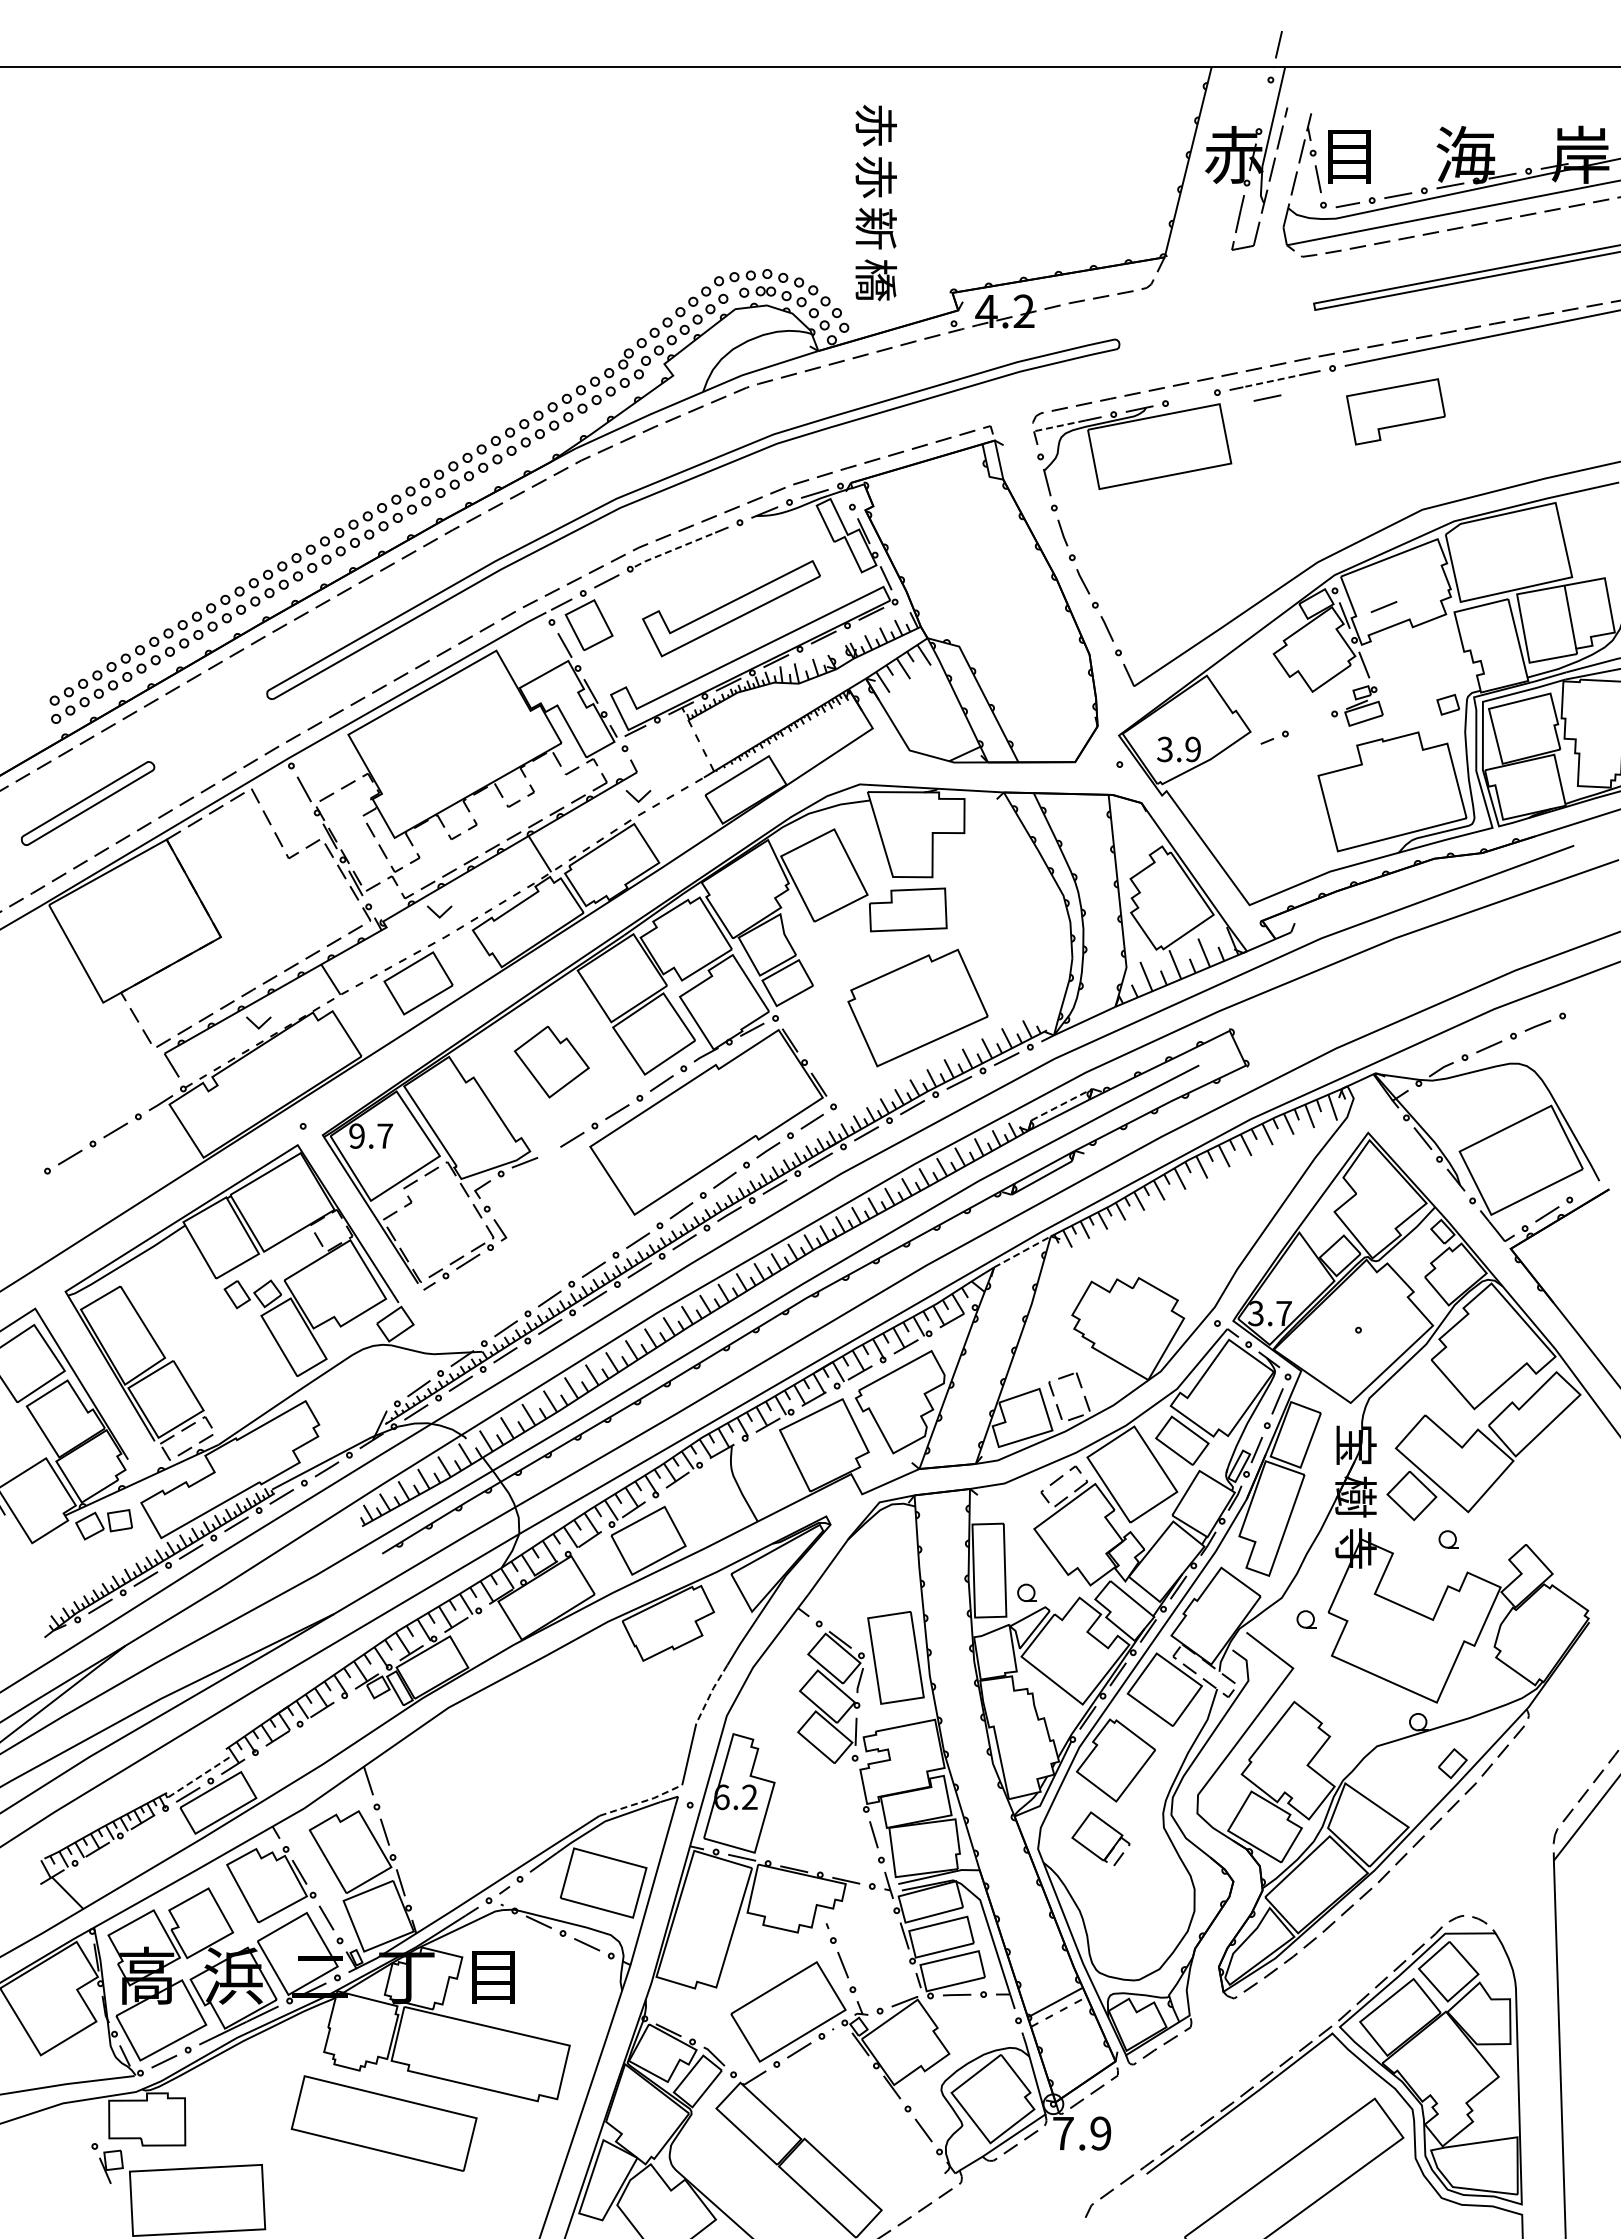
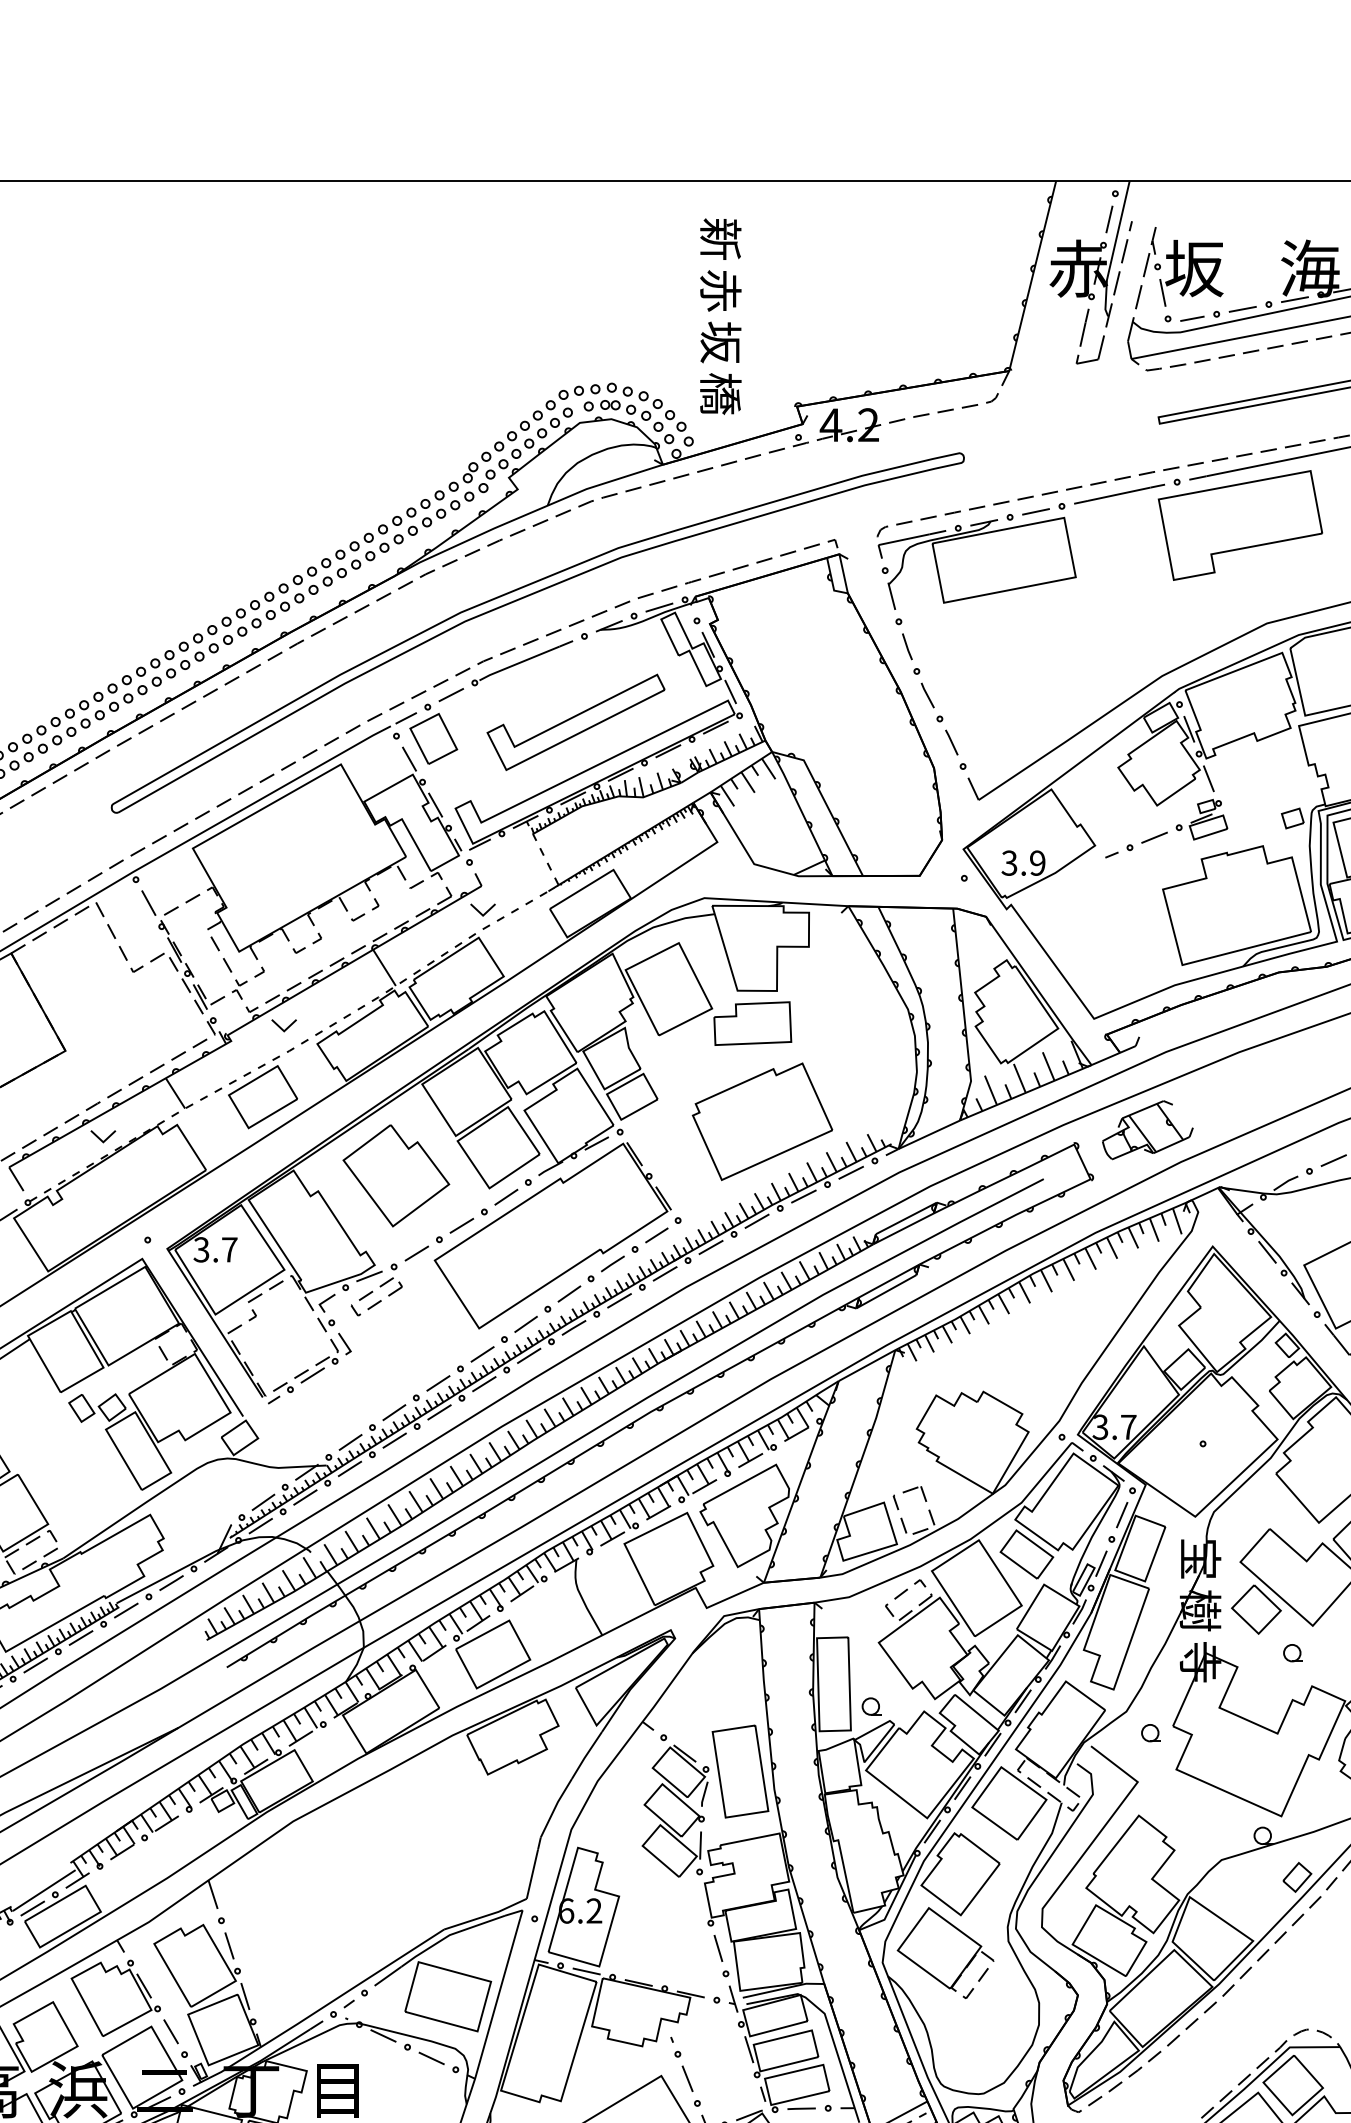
line: (1278, 44) -> (1109, 219), moved
text: (875, 125) -> (720, 239), 赤 -> 新
text: (1349, 154) -> (1194, 268), 目 -> 坂
text: (875, 228) -> (720, 342), 新 -> 坂
line: (1274, 380) -> (1119, 494), dashed -> solid
line: (1267, 397) -> (1036, 511), moved
part: (1395, 411) -> (1240, 525), size x1.67
line: (1059, 426) -> (904, 540), dashed -> solid
line: (674, 549) -> (519, 663), dashed -> solid
line: (1383, 606) -> (1154, 837), moved
part: (1303, 1016) -> (1148, 1130), added
part: (551, 1061) -> (396, 1175), size x1.43
line: (1062, 1104) -> (907, 1218), dashed -> solid
text: (356, 1135) -> (201, 1249), 9.7 -> 3.7
part: (532, 1175) -> (377, 1289), added
line: (1022, 1251) -> (867, 1365), dashed -> solid
line: (710, 1693) -> (555, 1807), dashed -> solid
line: (200, 1776) -> (45, 1890), dashed -> solid
line: (642, 1801) -> (487, 1915), dashed -> solid
part: (1100, 1839) -> (945, 1953), size x1.67

